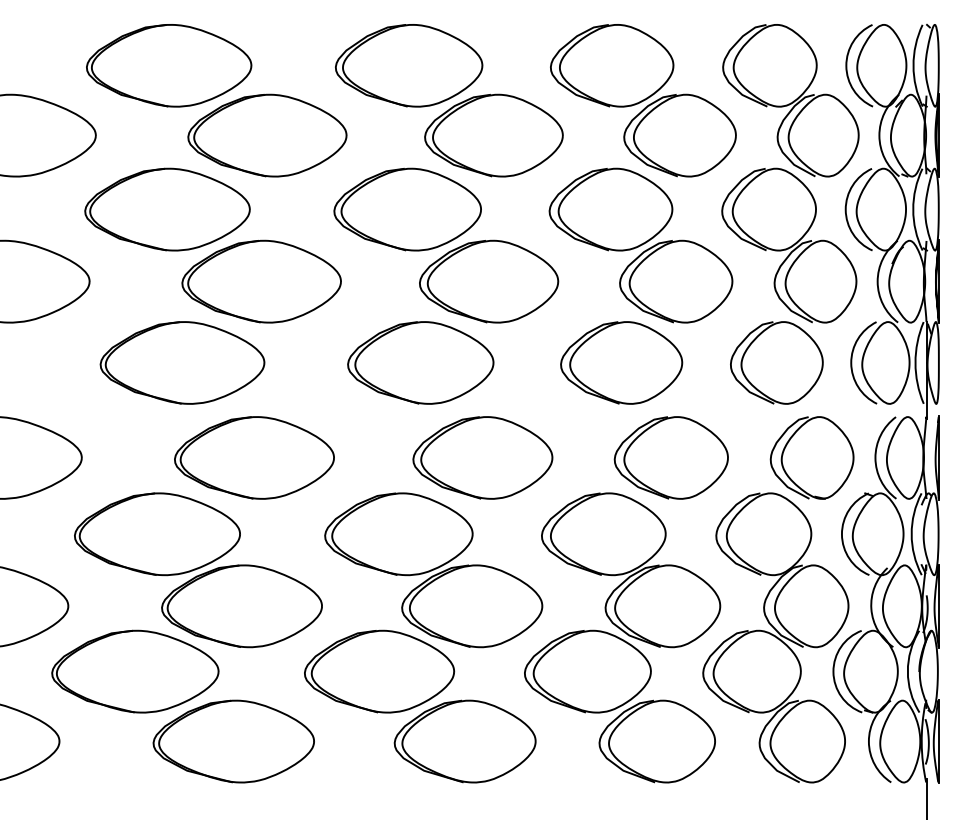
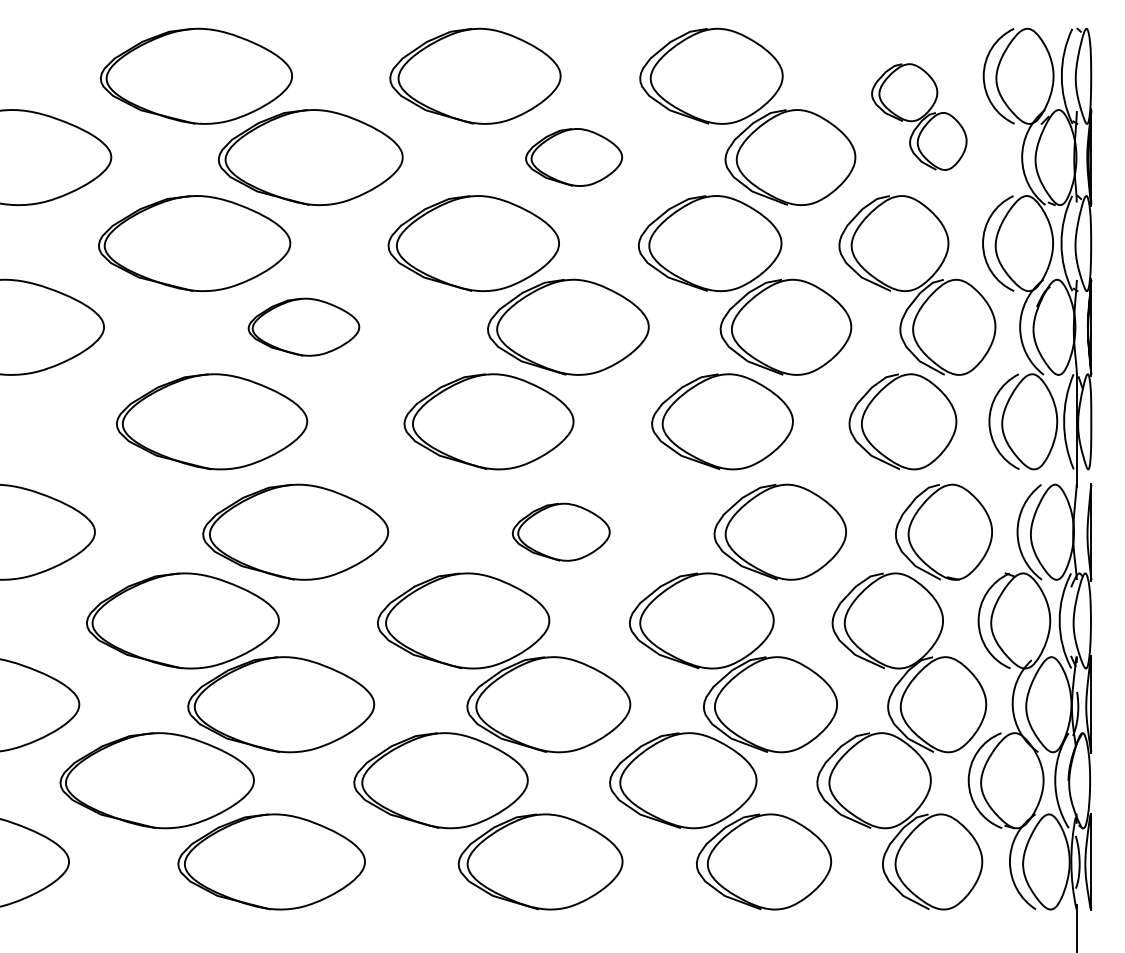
part: (790, 100) -> (918, 116), size x0.6
part: (493, 135) -> (573, 157), size x0.6
part: (261, 281) -> (303, 327), size x0.6
part: (482, 457) -> (560, 531), size x0.6

